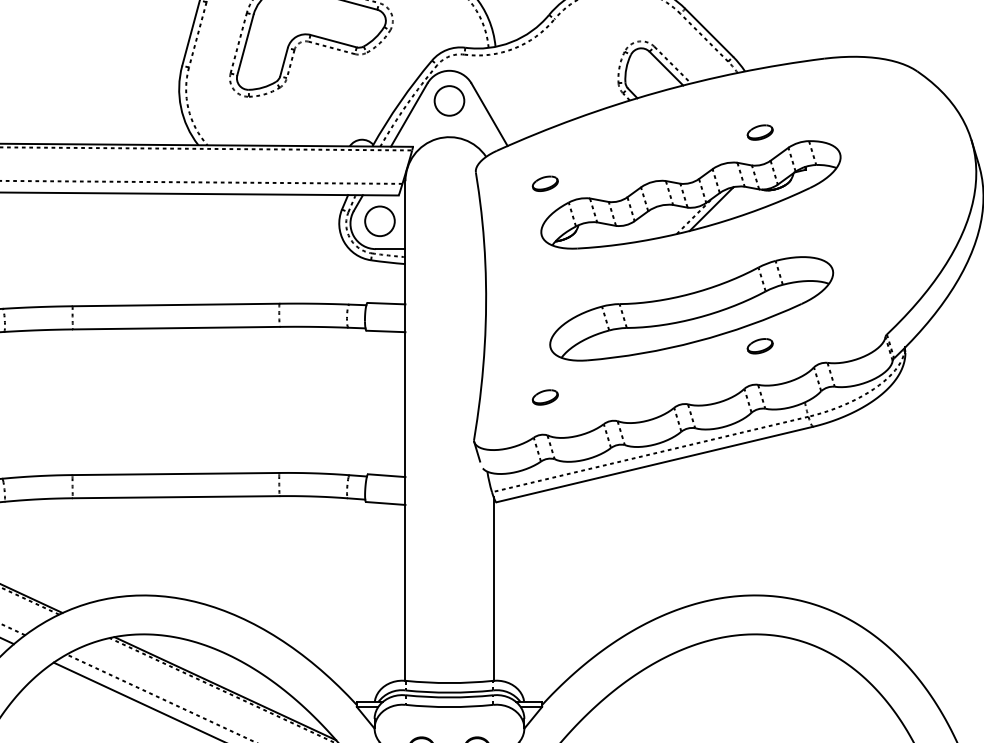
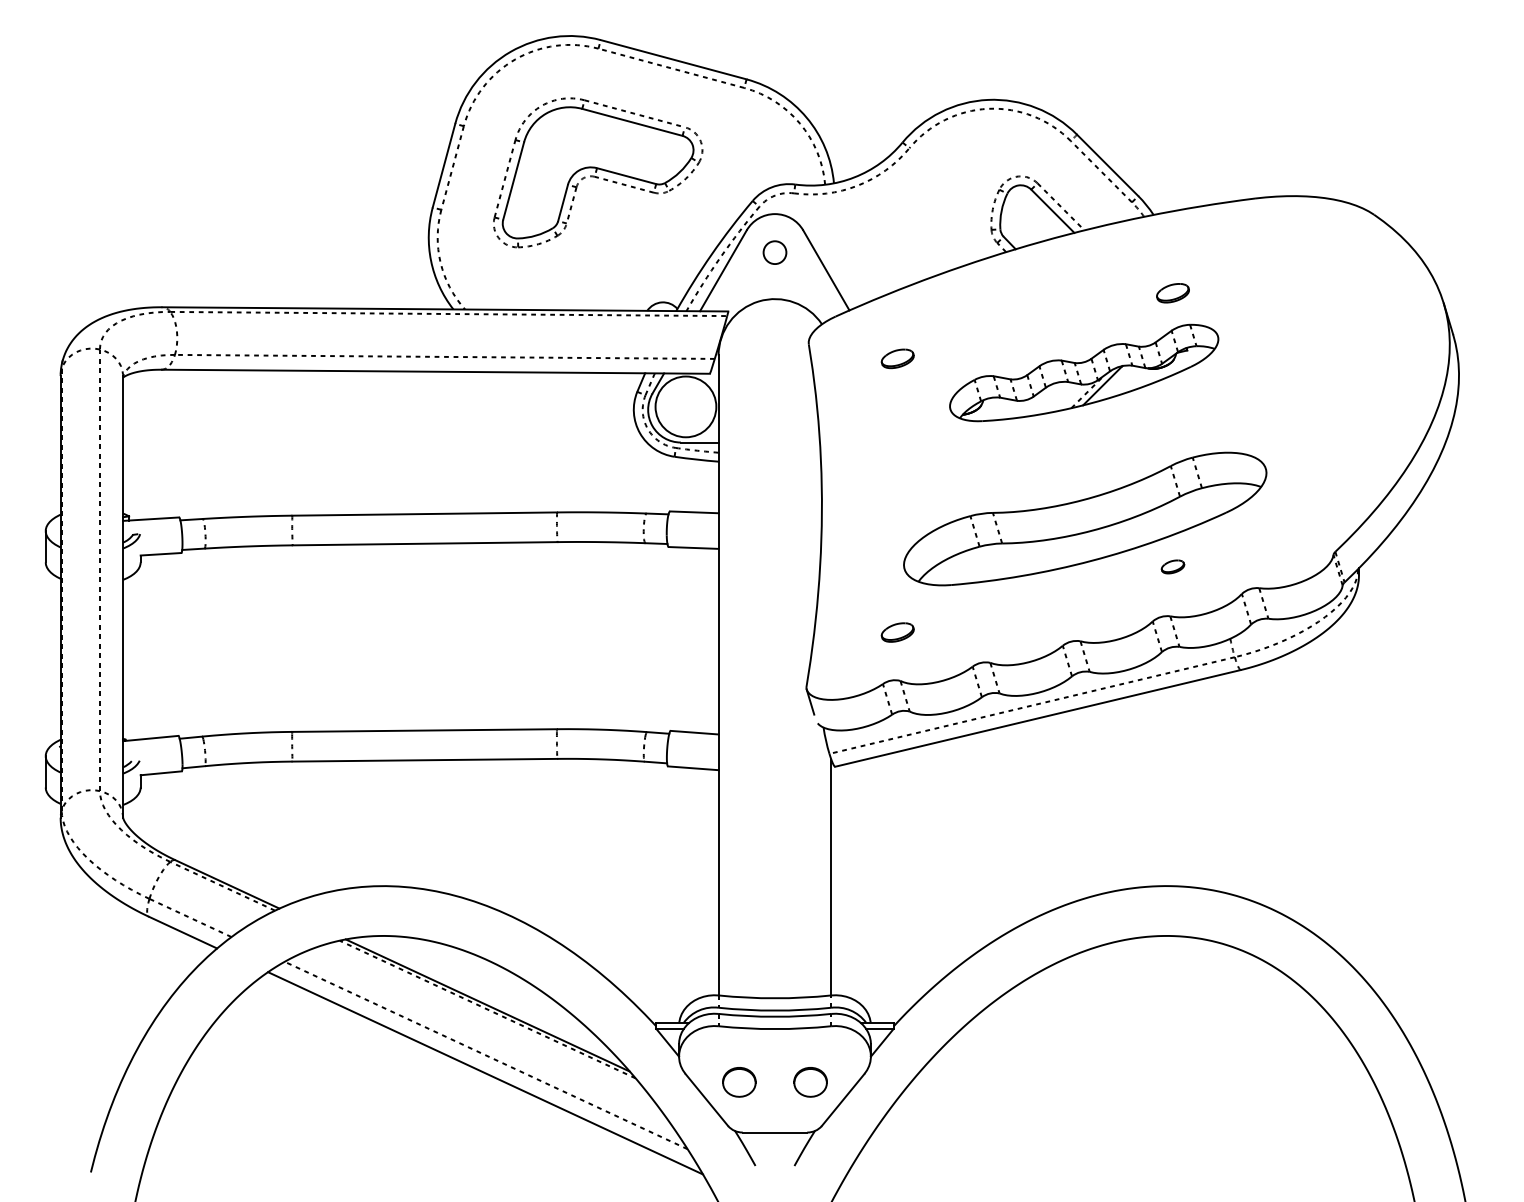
circle: (449, 100) -> (775, 252), size x0.6
part: (690, 194) -> (1083, 372), size x0.7
circle: (379, 221) -> (685, 406), size x1.6
part: (759, 345) -> (1172, 566), size x0.7

